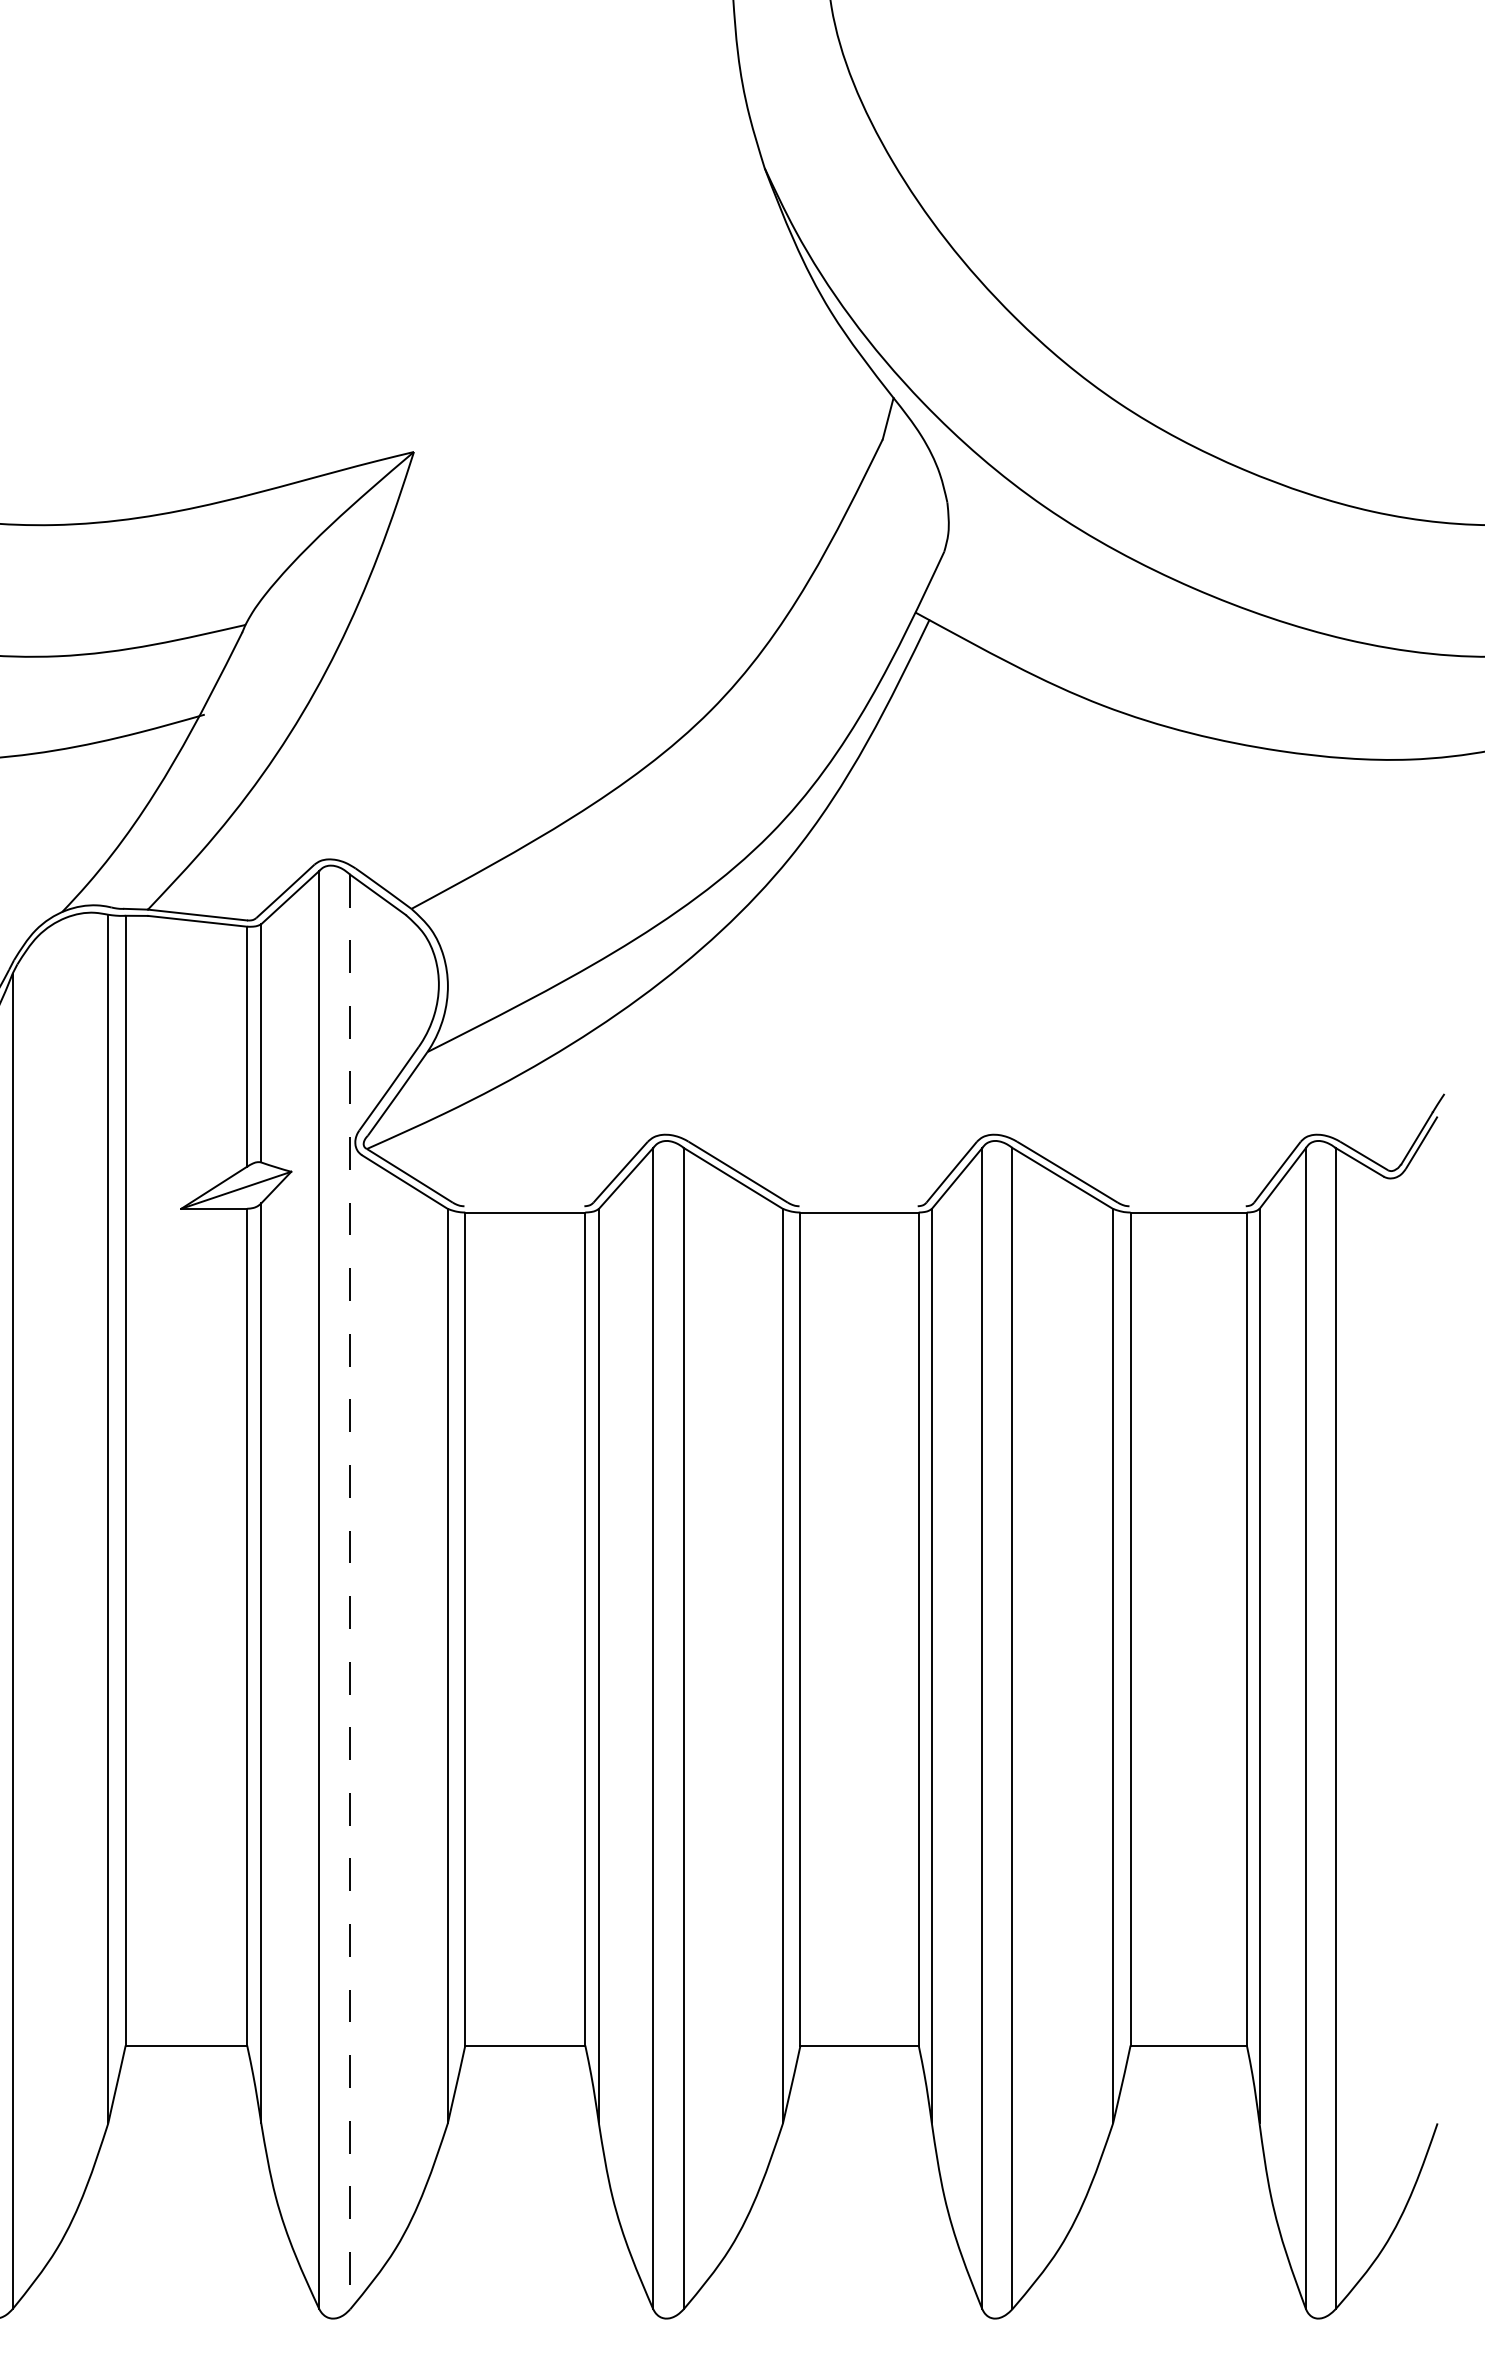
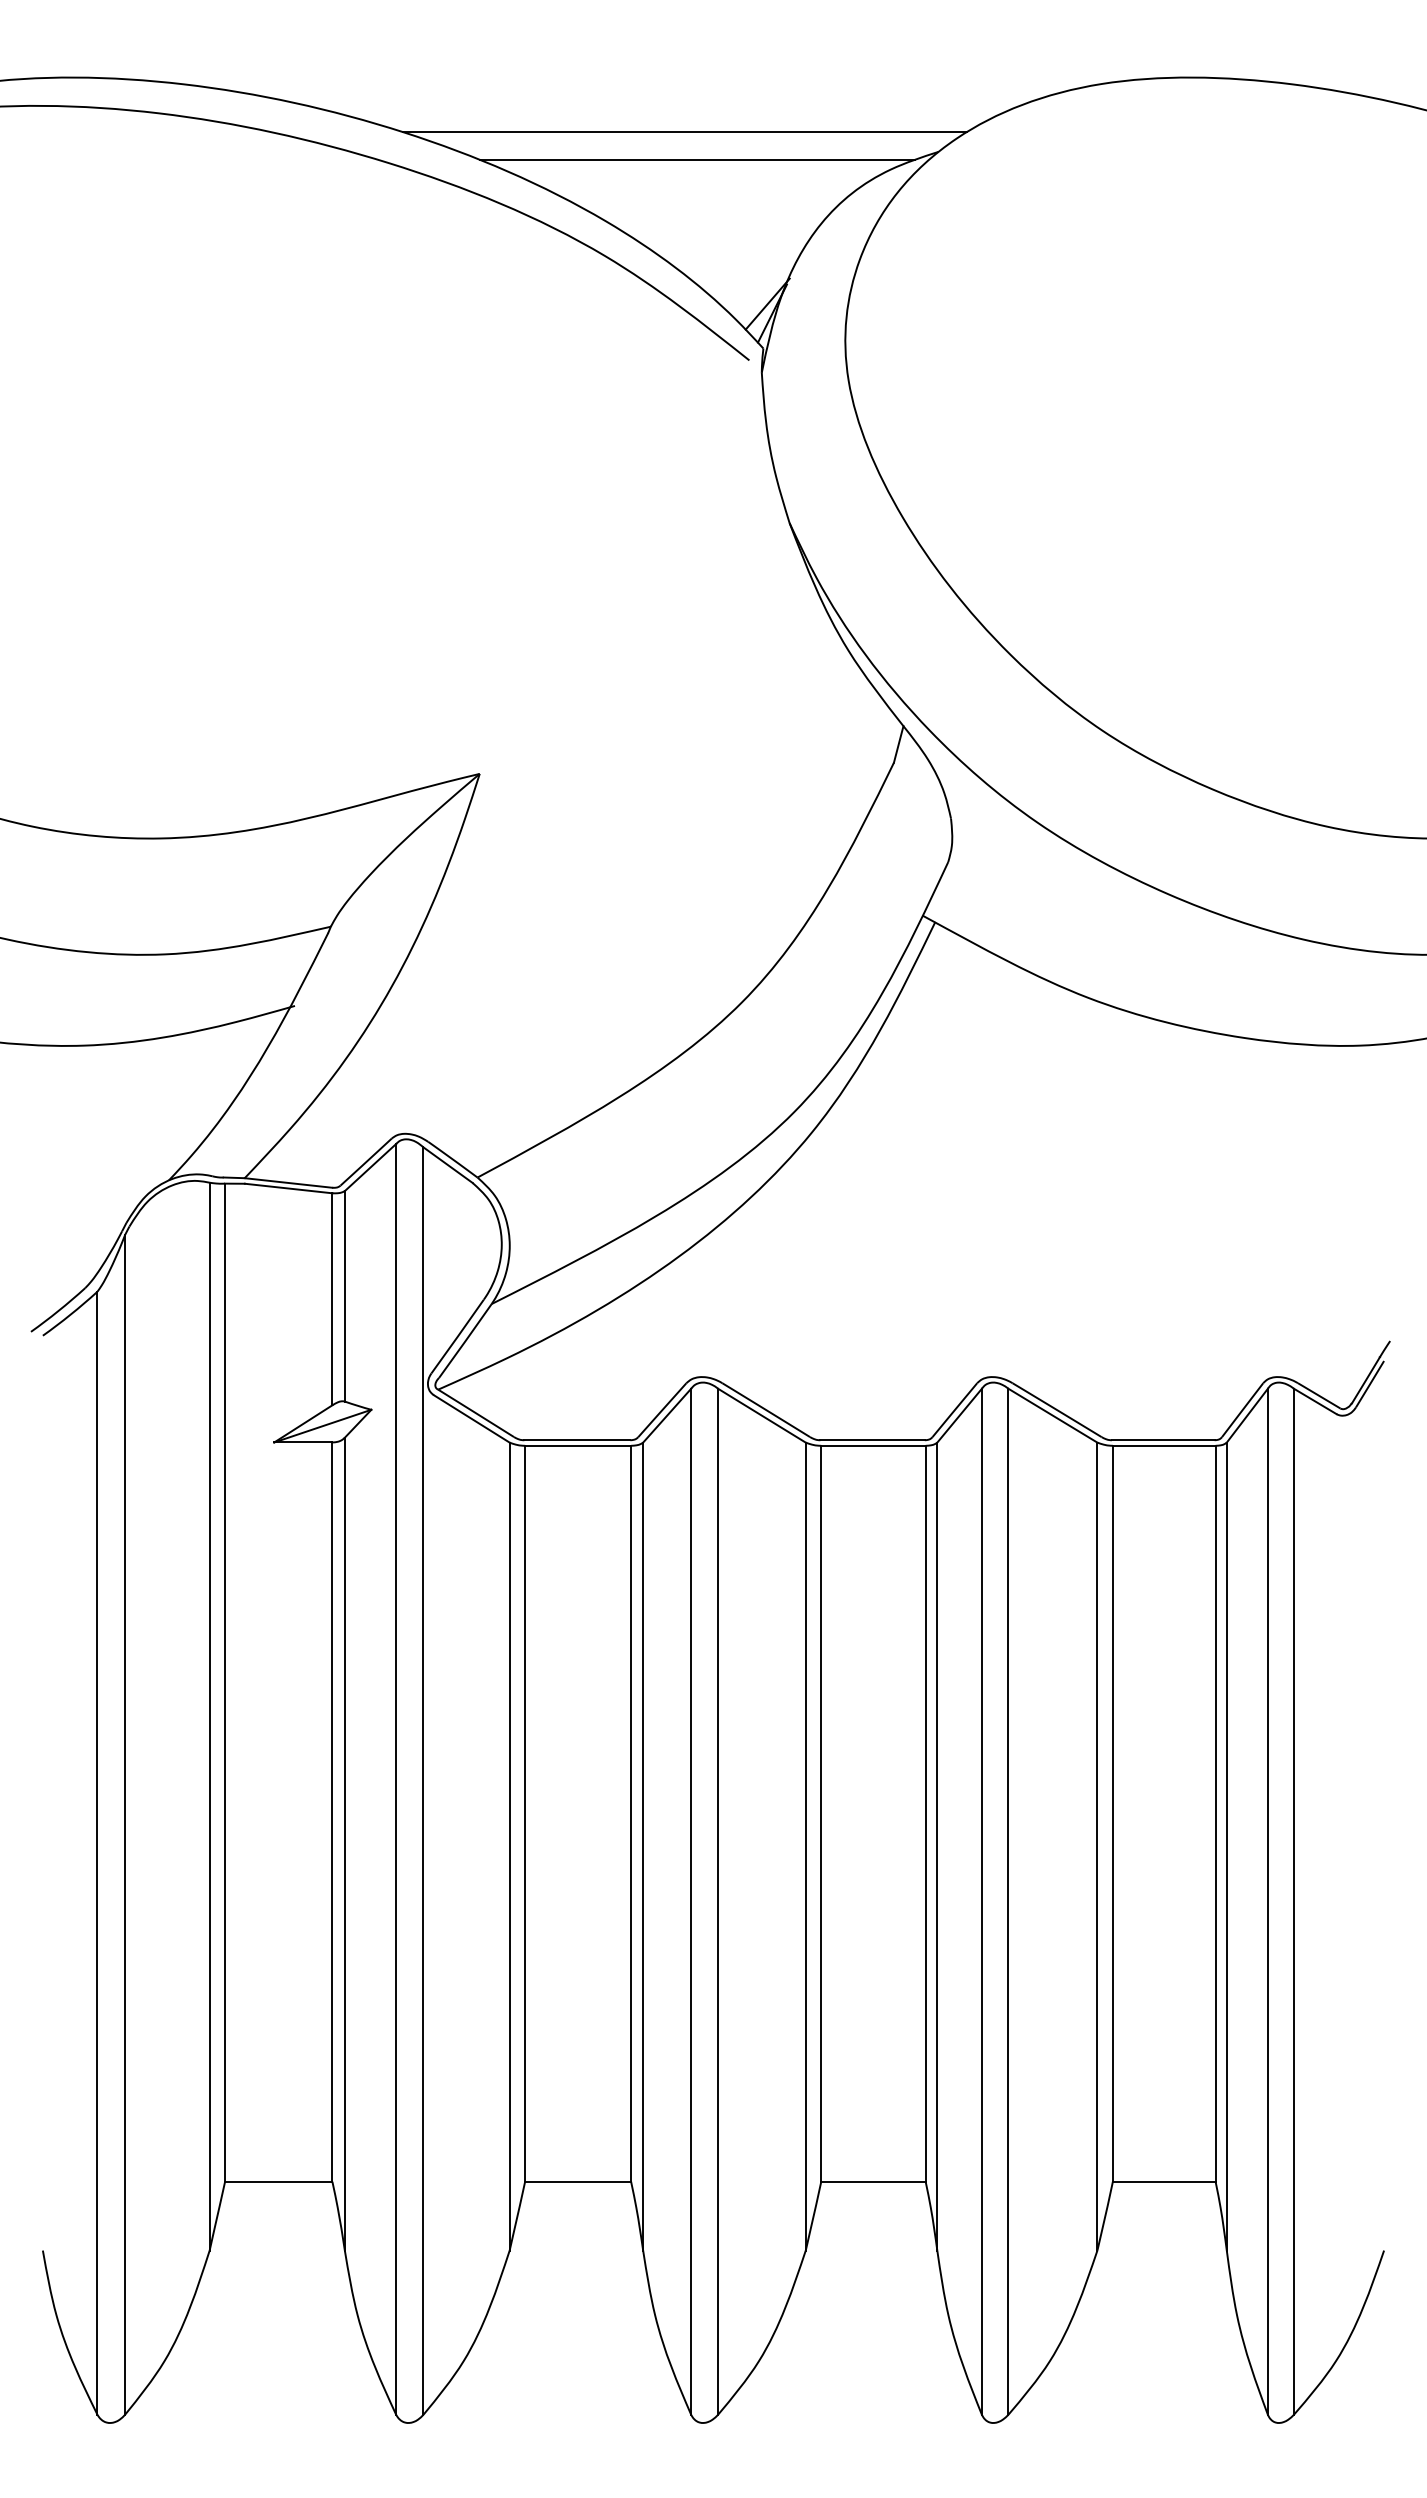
line: (524, 1206) -> (577, 1440), added
line: (858, 1206) -> (872, 1440), added
line: (1186, 1206) -> (1162, 1440), added
line: (350, 1592) -> (423, 1781), dashed -> solid

